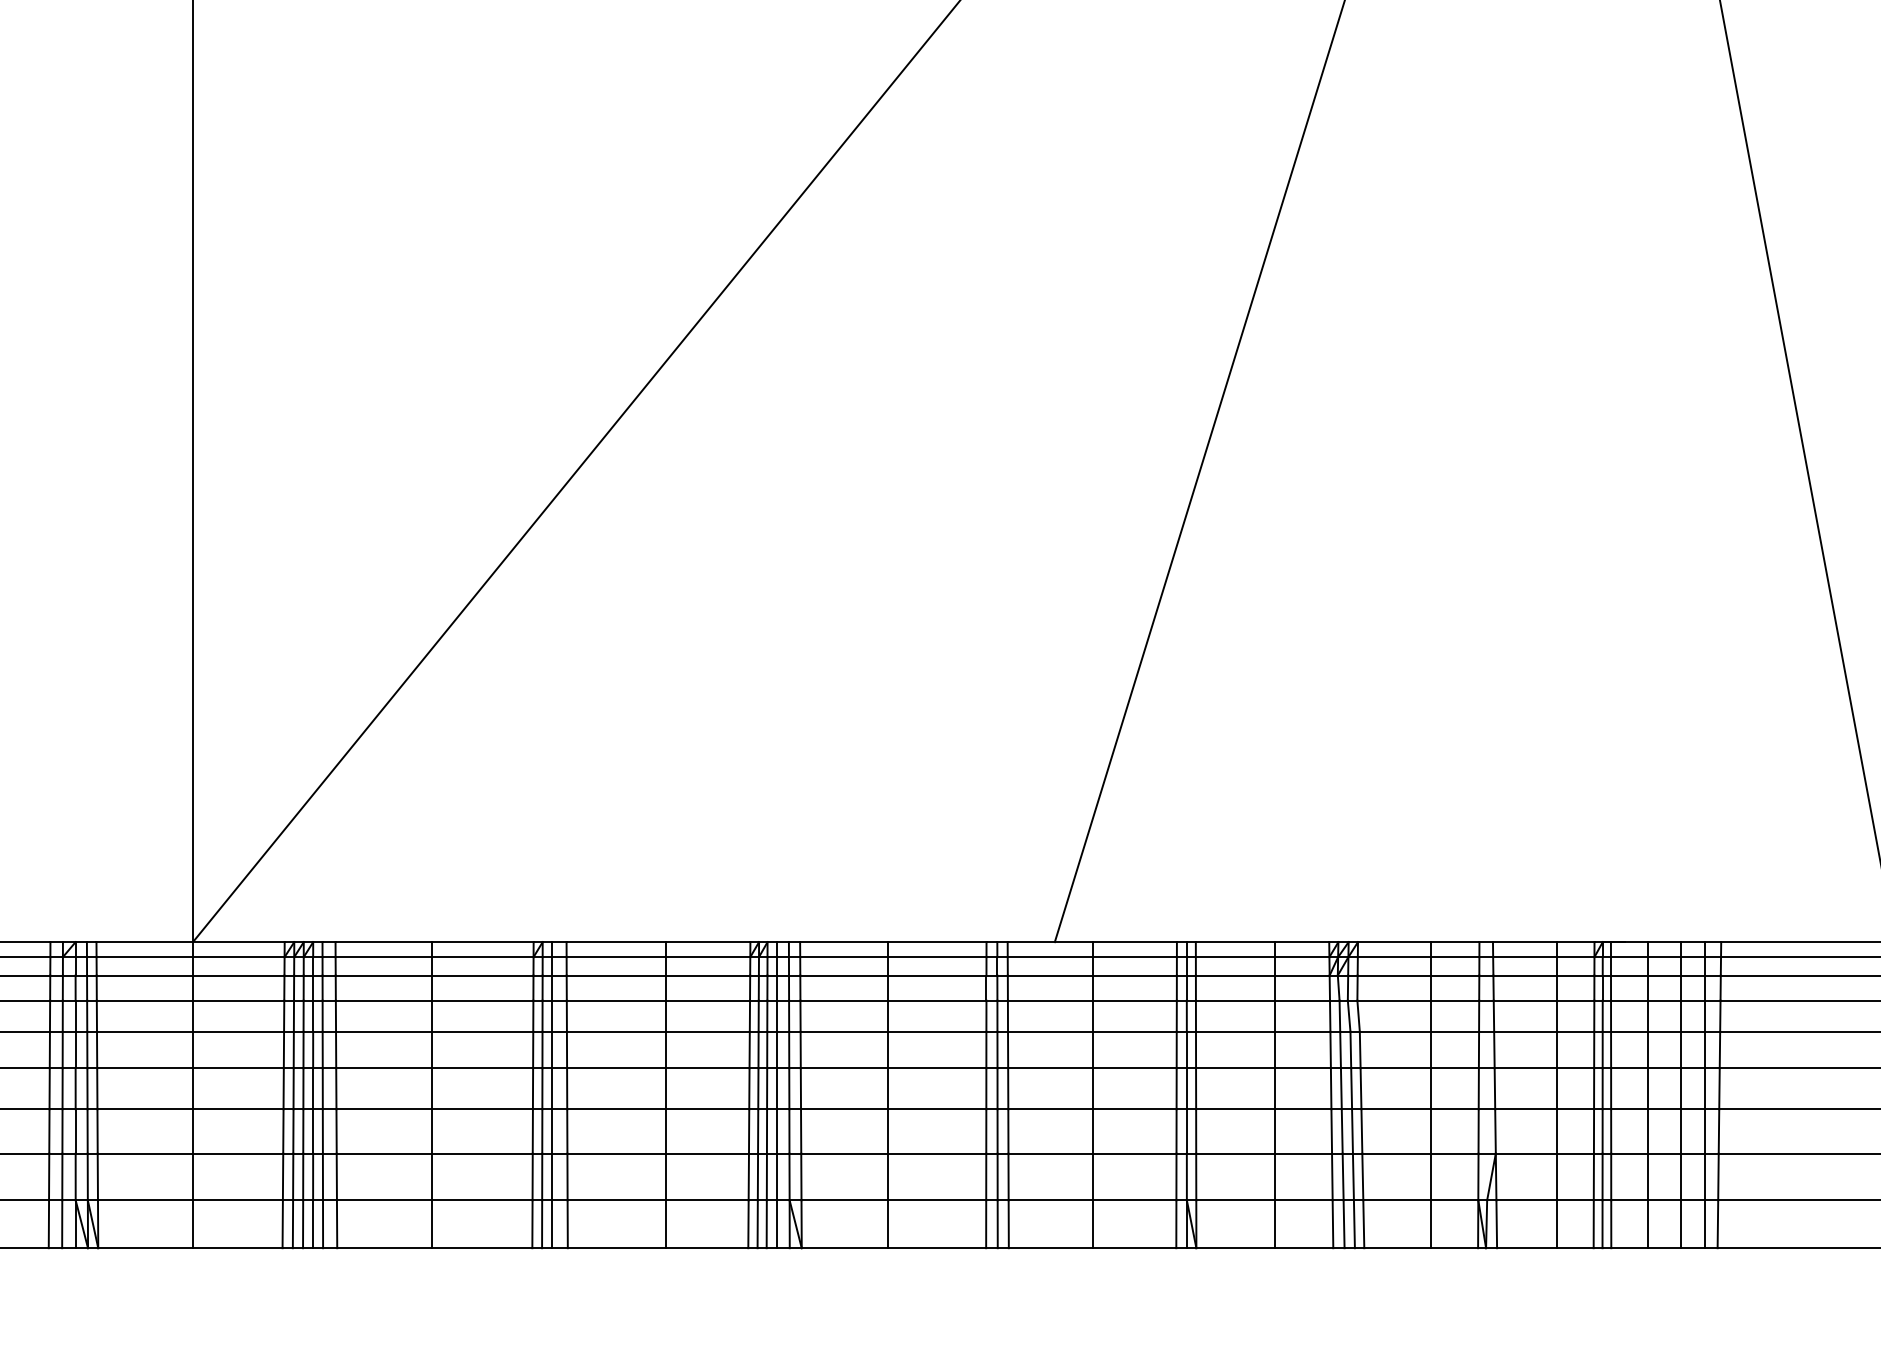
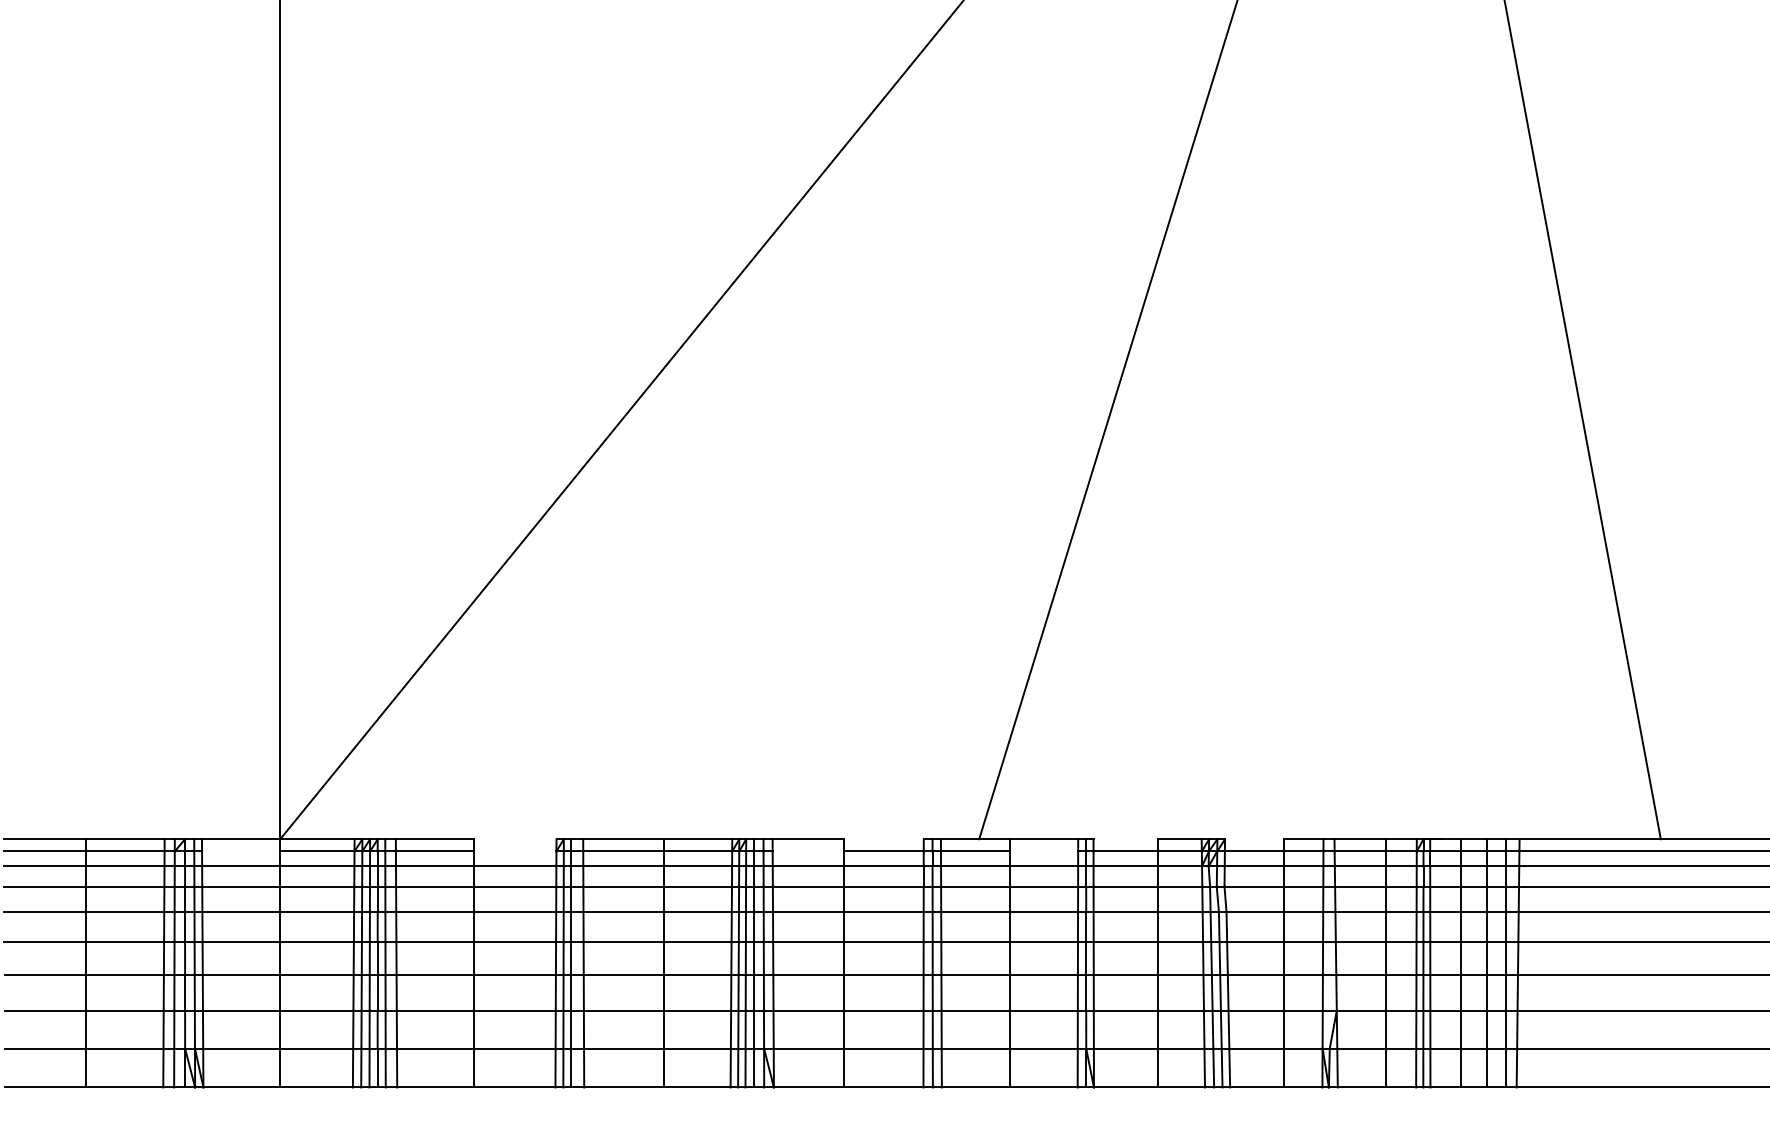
line: (483, 942) -> (515, 839), removed
line: (936, 942) -> (883, 839), removed
line: (1235, 942) -> (1125, 839), removed
line: (1394, 942) -> (1254, 839), removed
line: (145, 957) -> (241, 851), removed
line: (483, 957) -> (515, 851), removed
line: (843, 957) -> (807, 851), removed
line: (1134, 957) -> (1043, 851), removed

